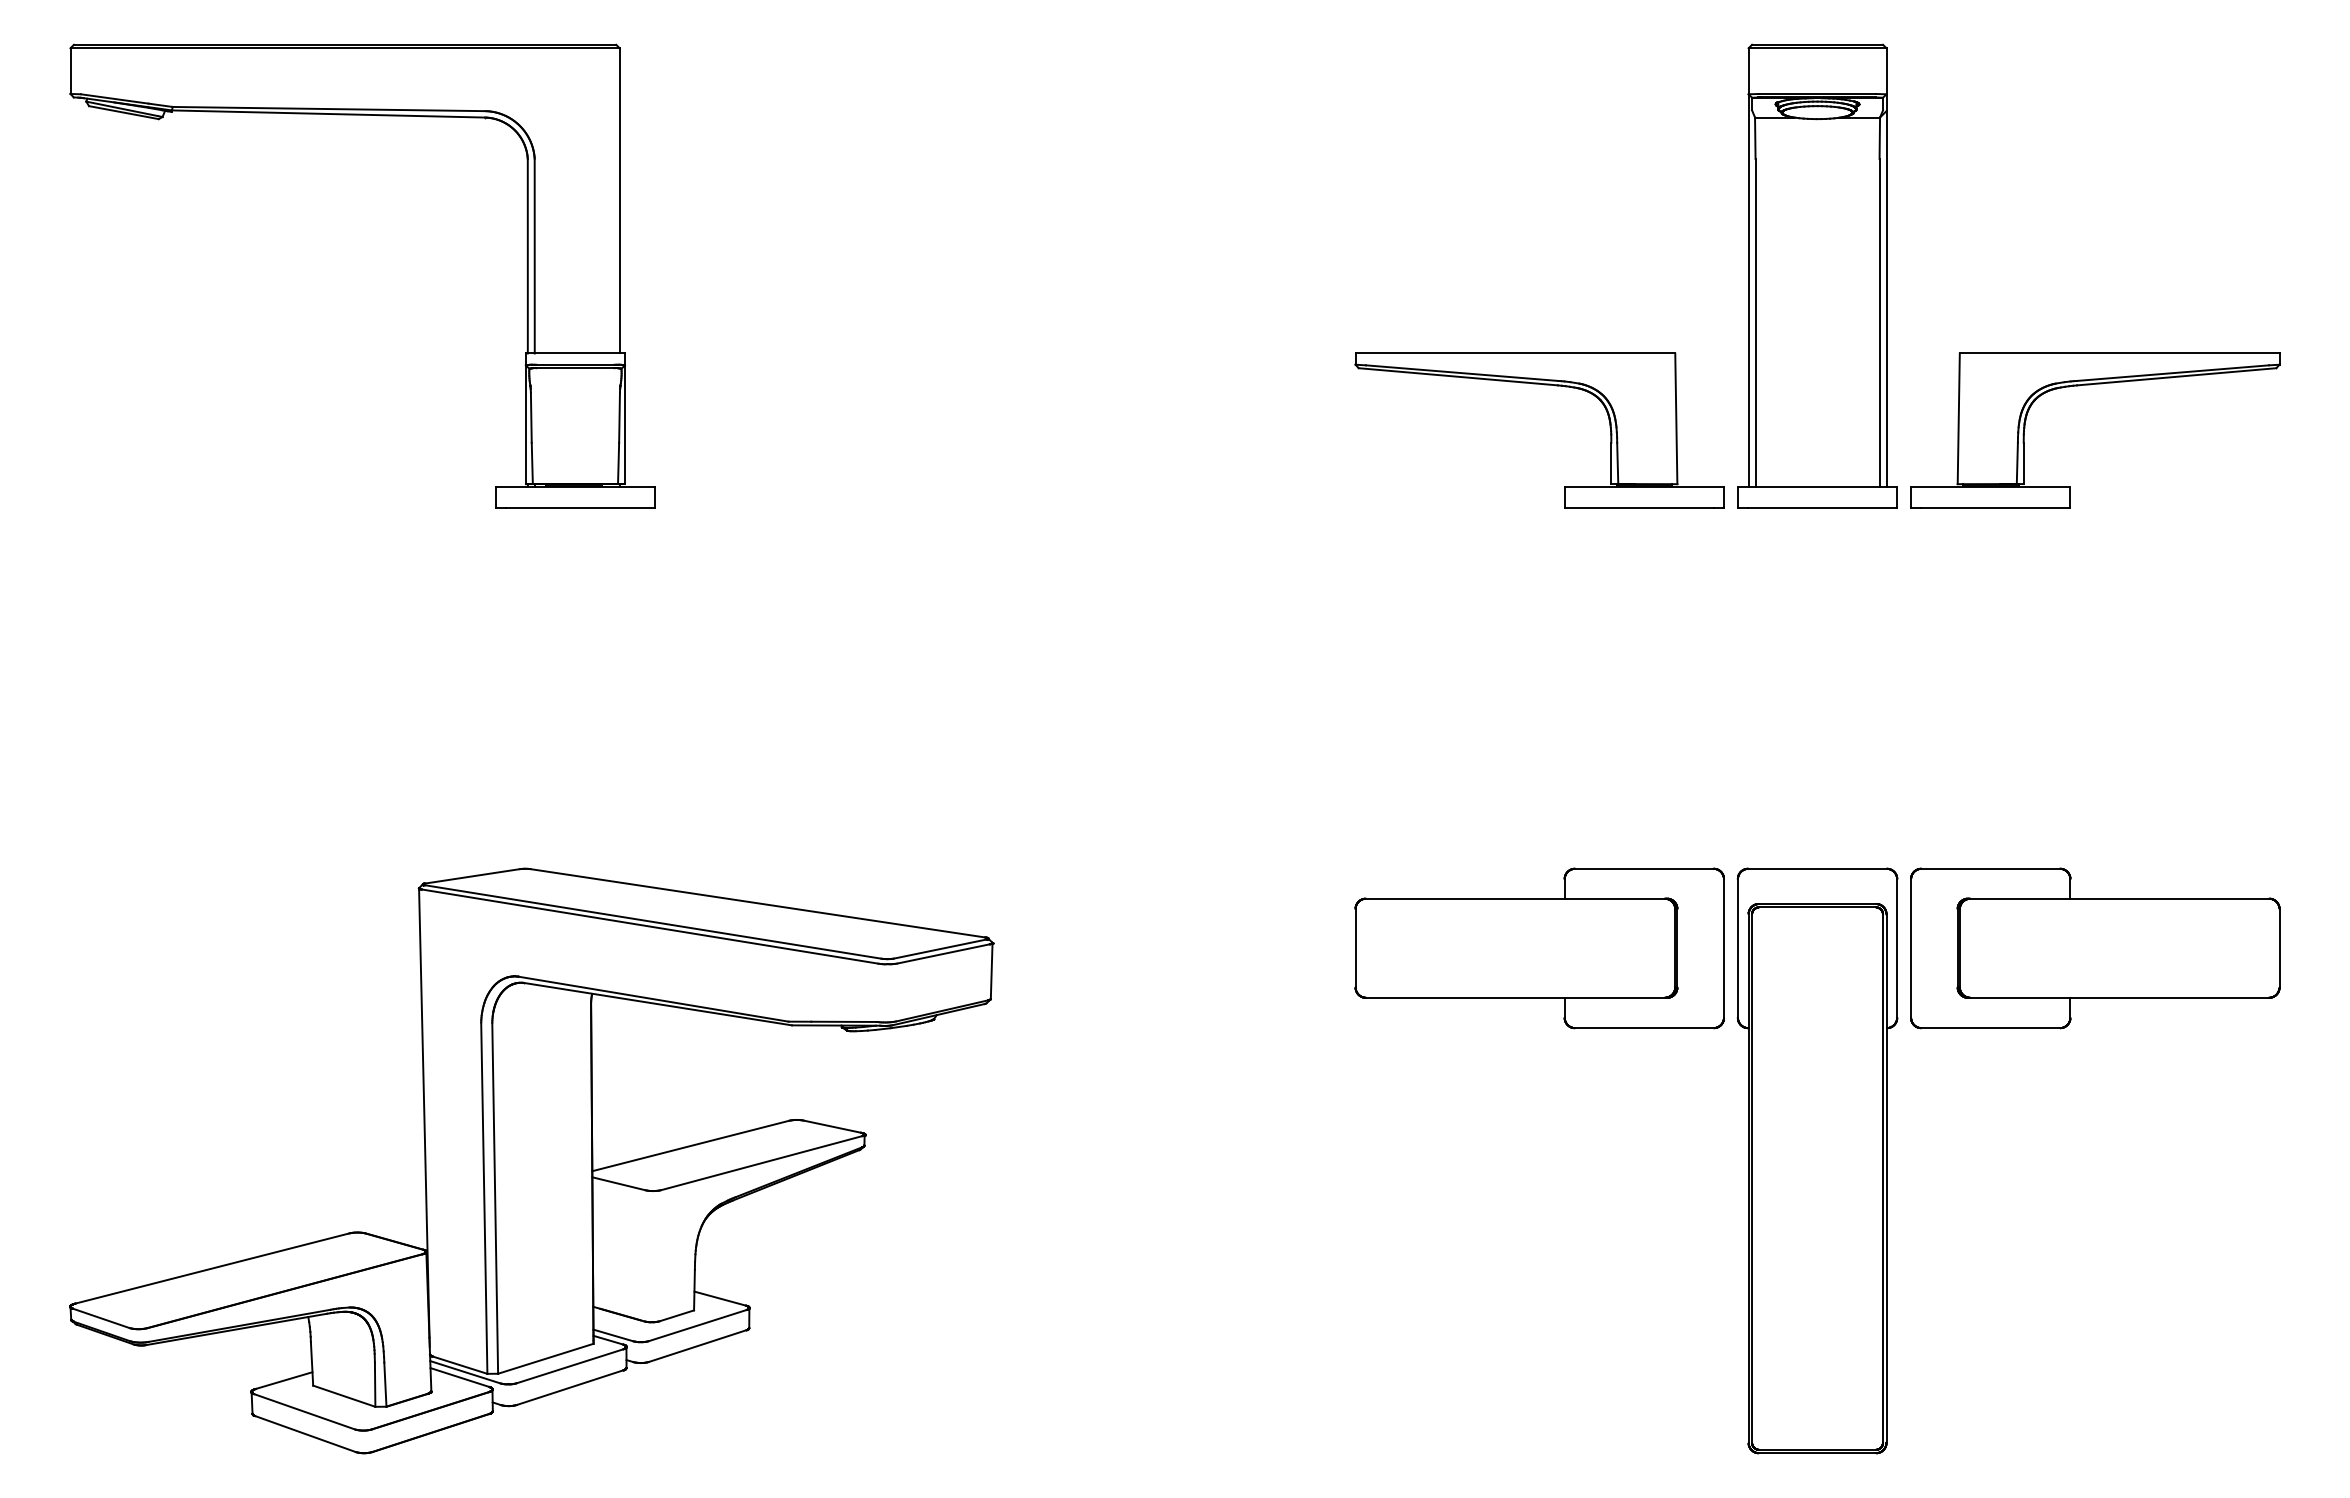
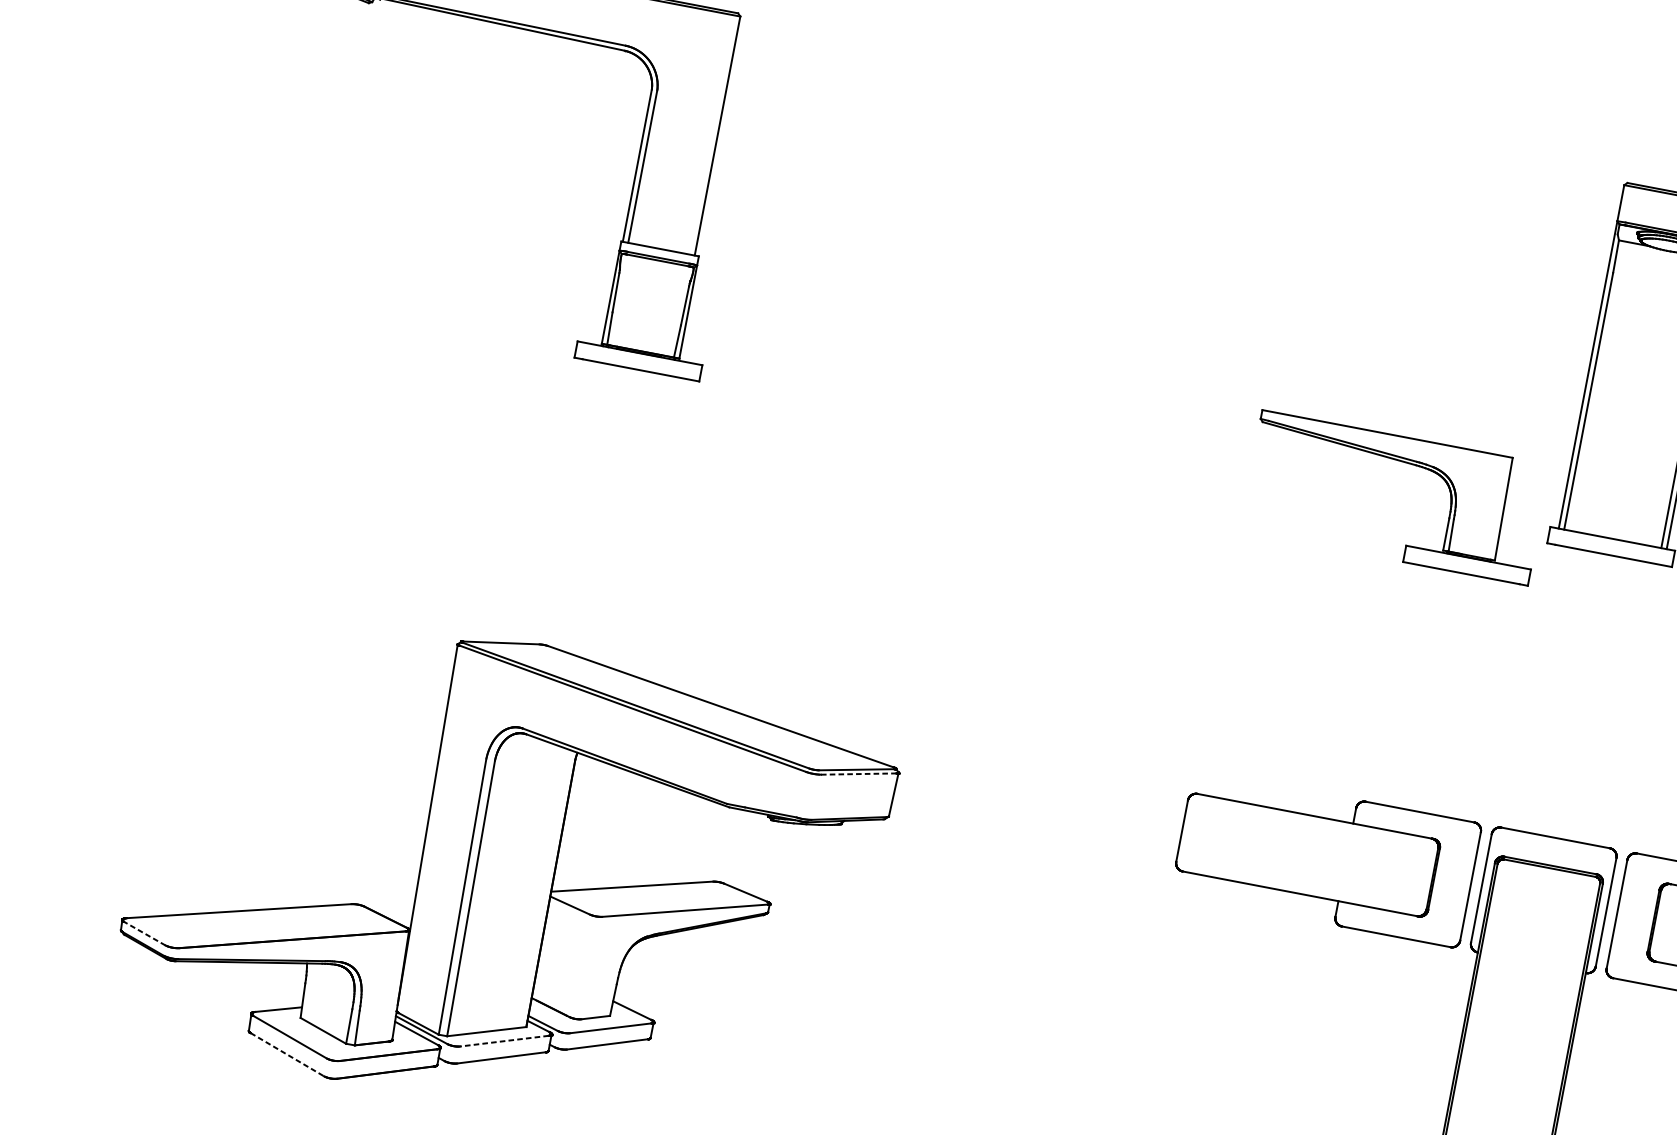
part: (1544, 385) -> (1405, 463), moved
line: (944, 953) -> (859, 773), solid -> dashed
line: (100, 1318) -> (144, 933), solid -> dashed
line: (570, 1366) -> (504, 1041), solid -> dashed
line: (305, 1434) -> (287, 1055), solid -> dashed

